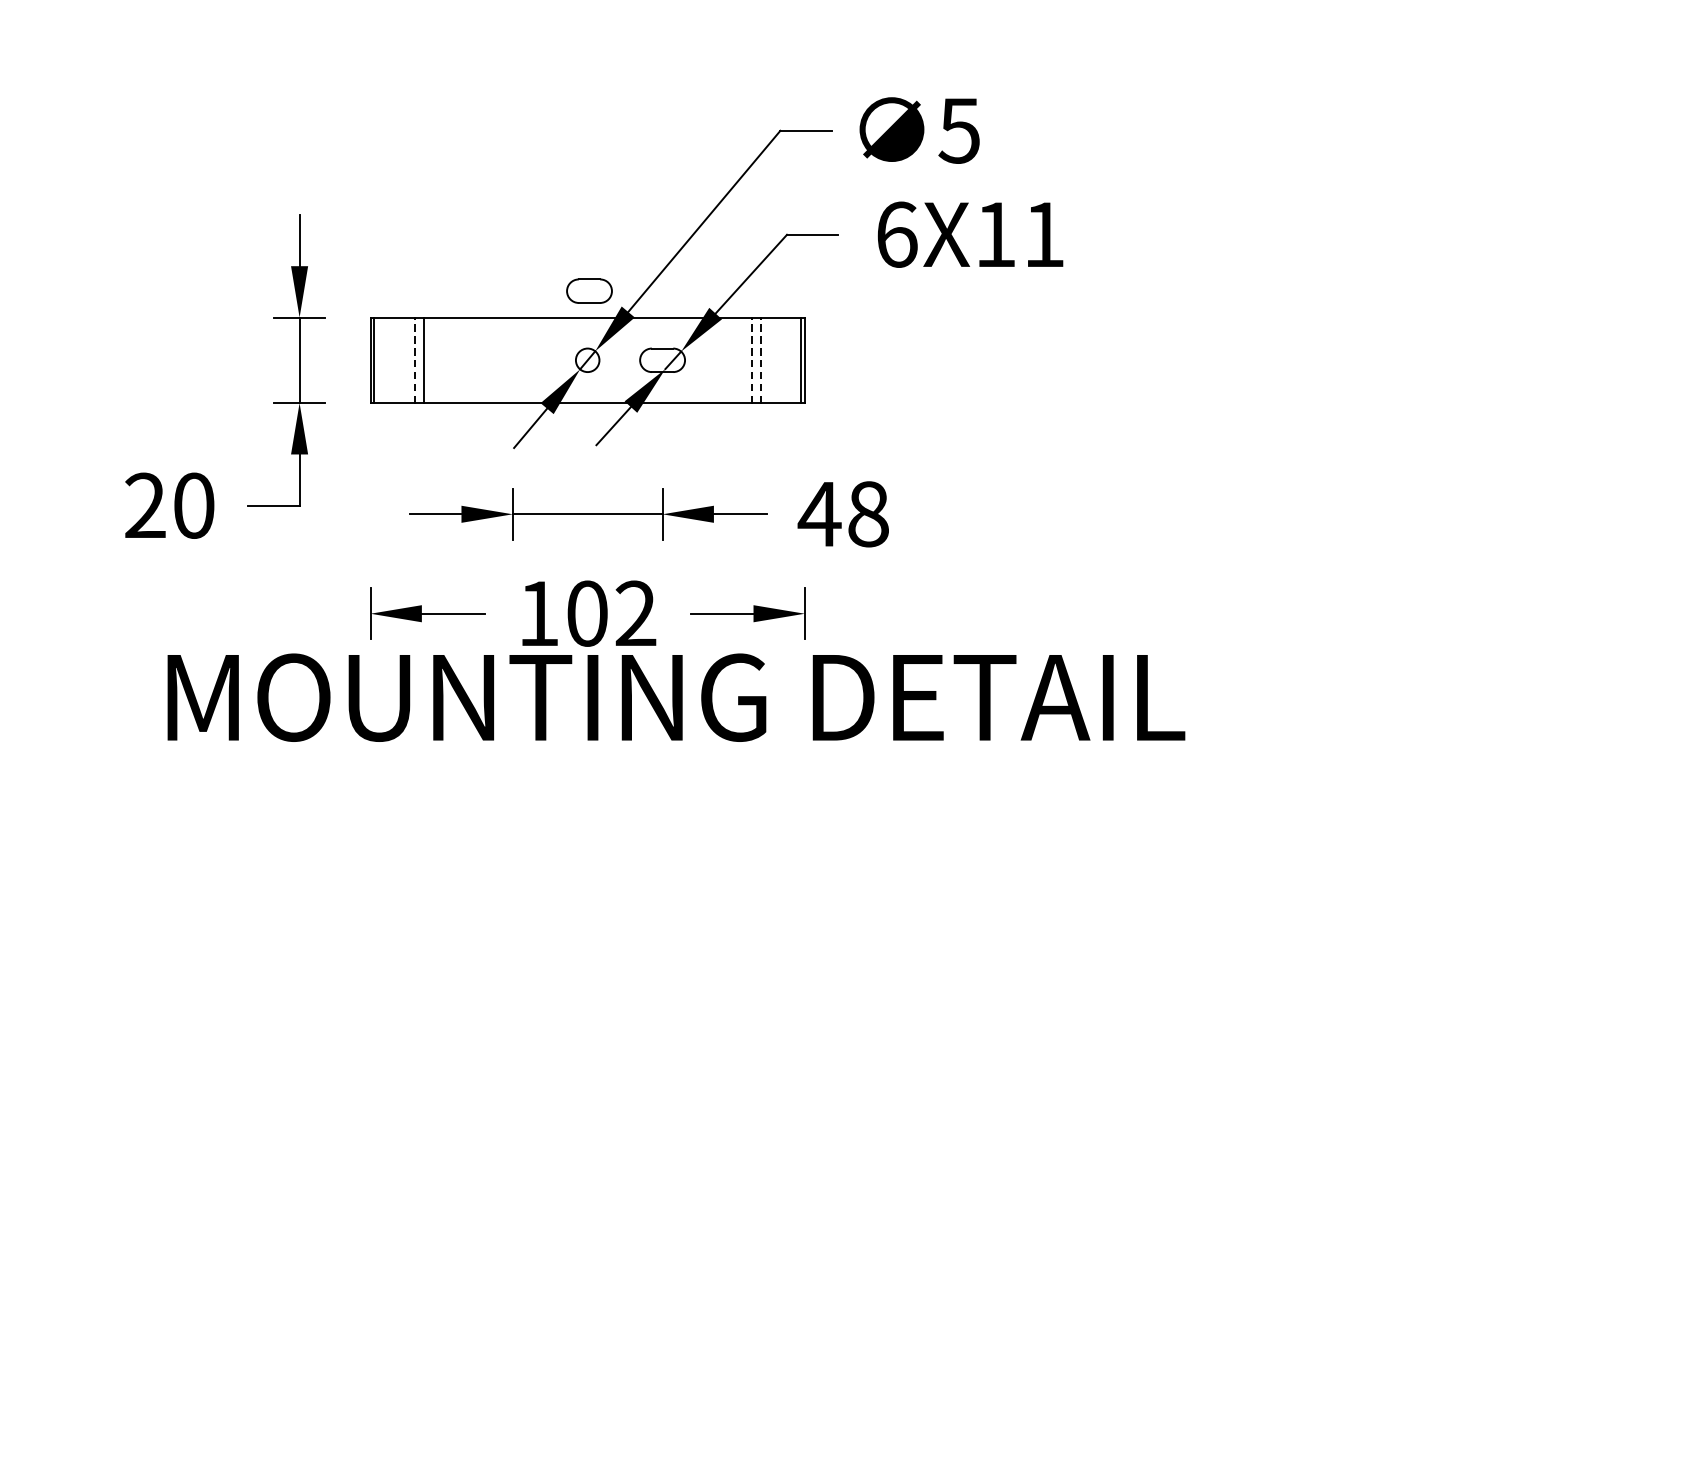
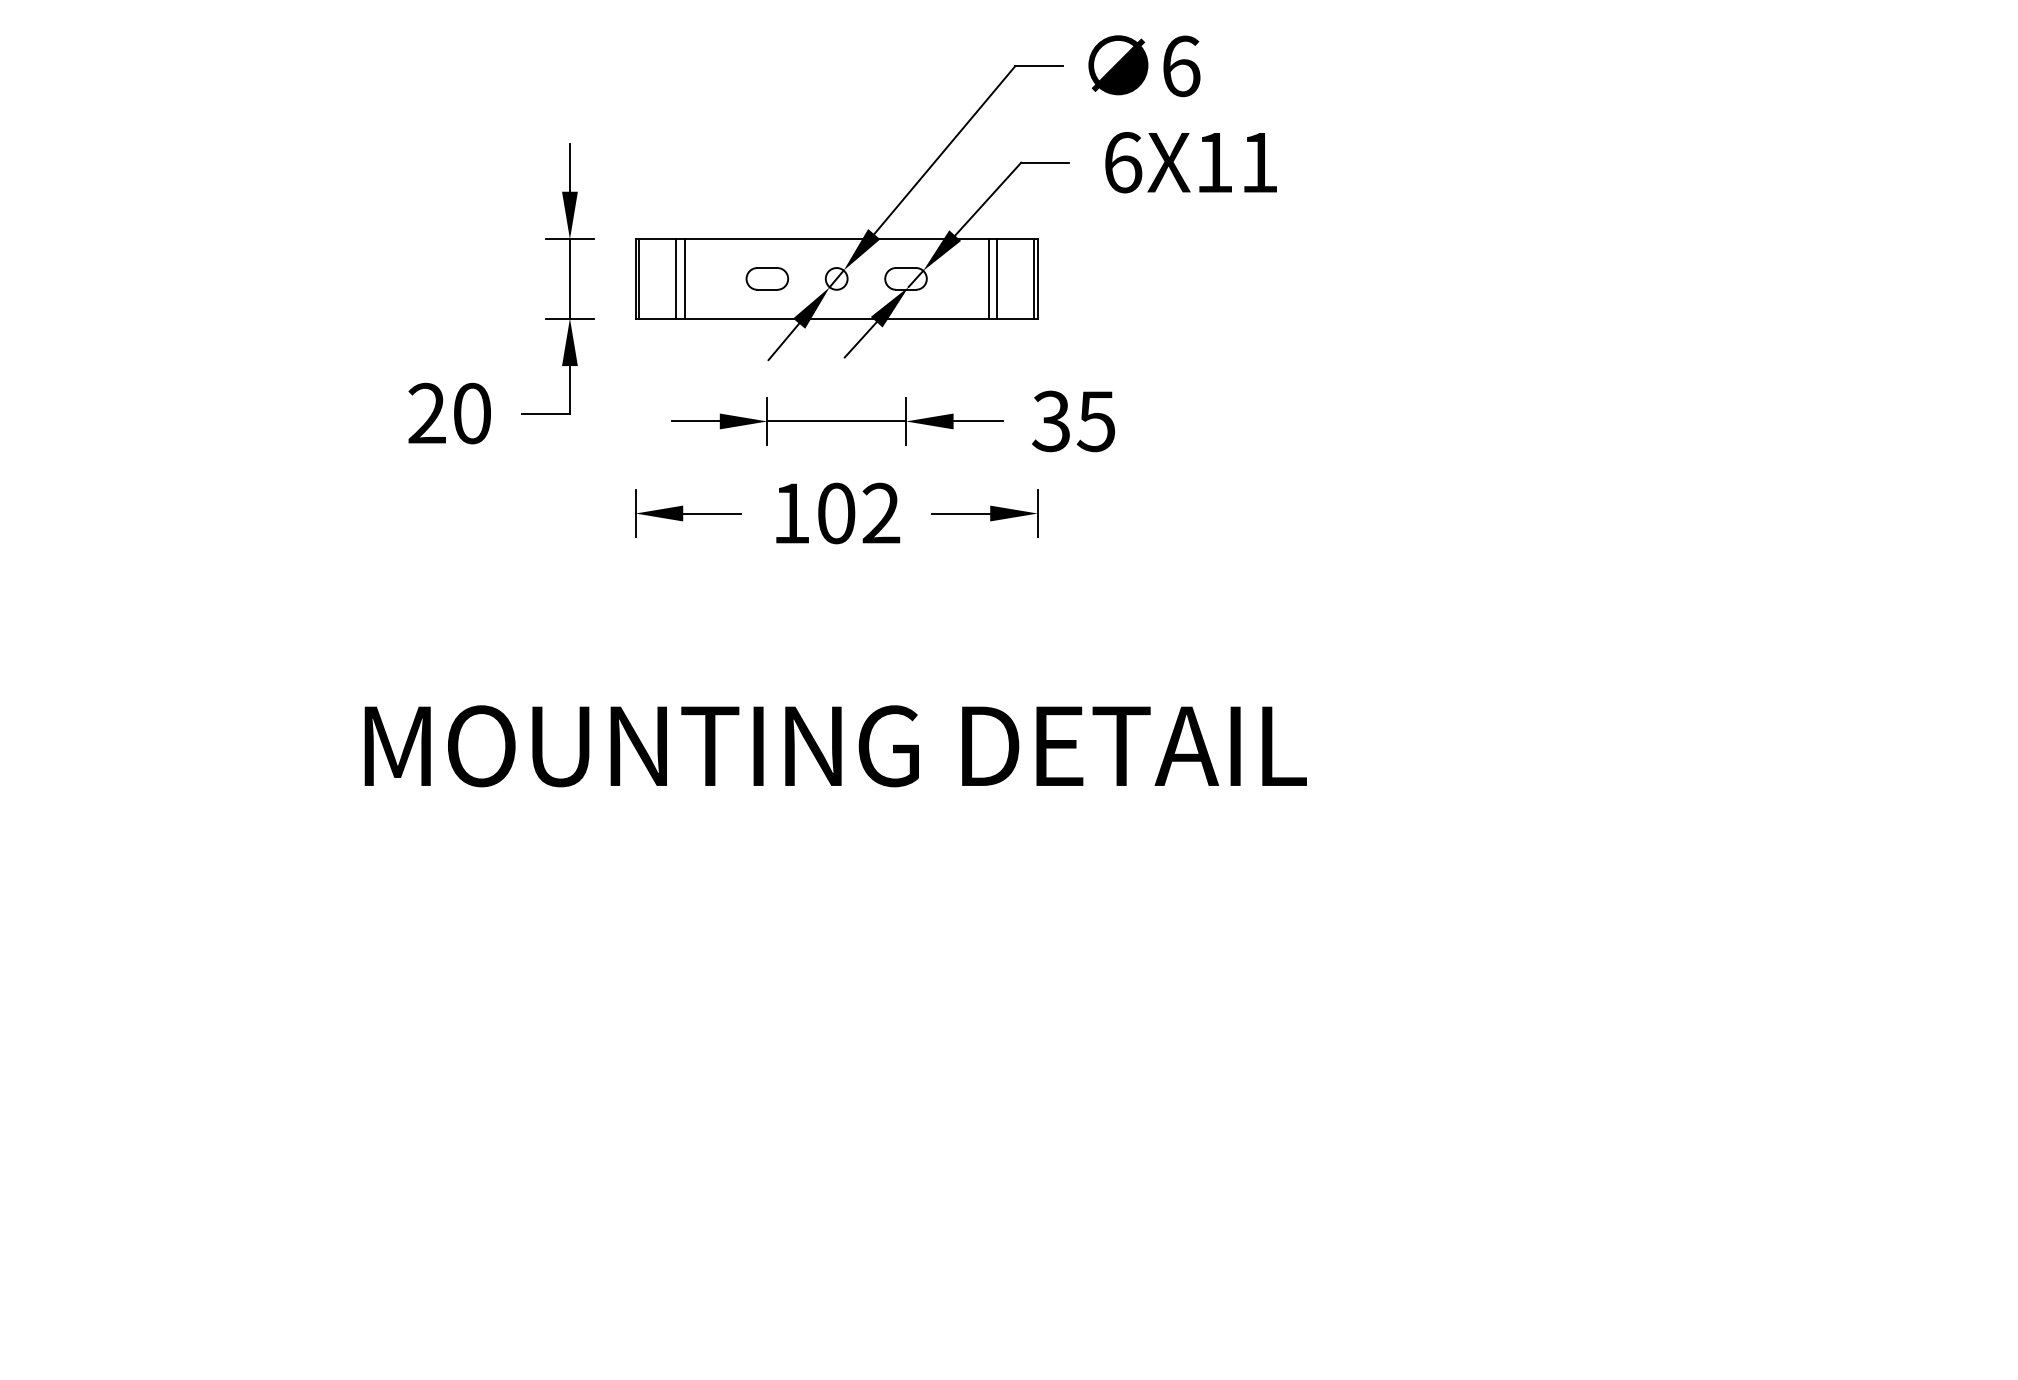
text: (959, 130) -> (1180, 66), 5 -> 6
part: (589, 290) -> (767, 278), moved
line: (414, 359) -> (676, 278), dashed -> solid
line: (751, 359) -> (988, 278), dashed -> solid
line: (761, 359) -> (997, 278), dashed -> solid
text: (843, 514) -> (1073, 421), 48 -> 35
text: (676, 697) -> (835, 746), moved

